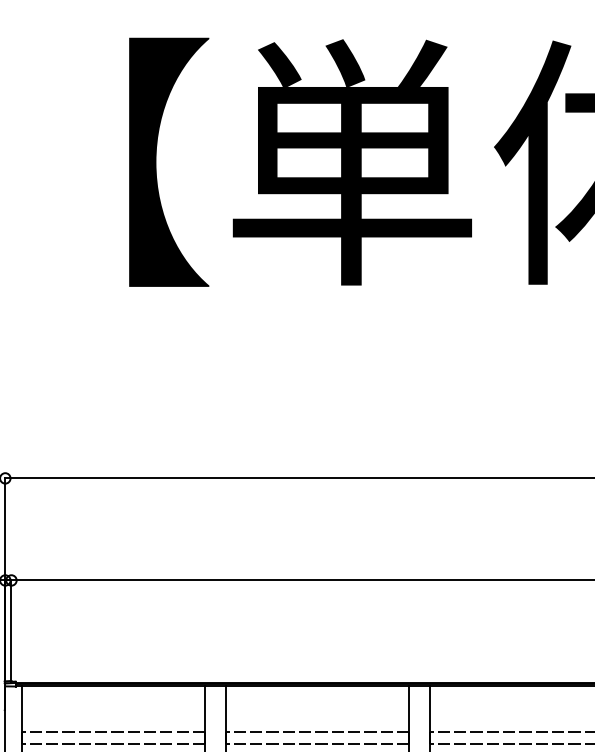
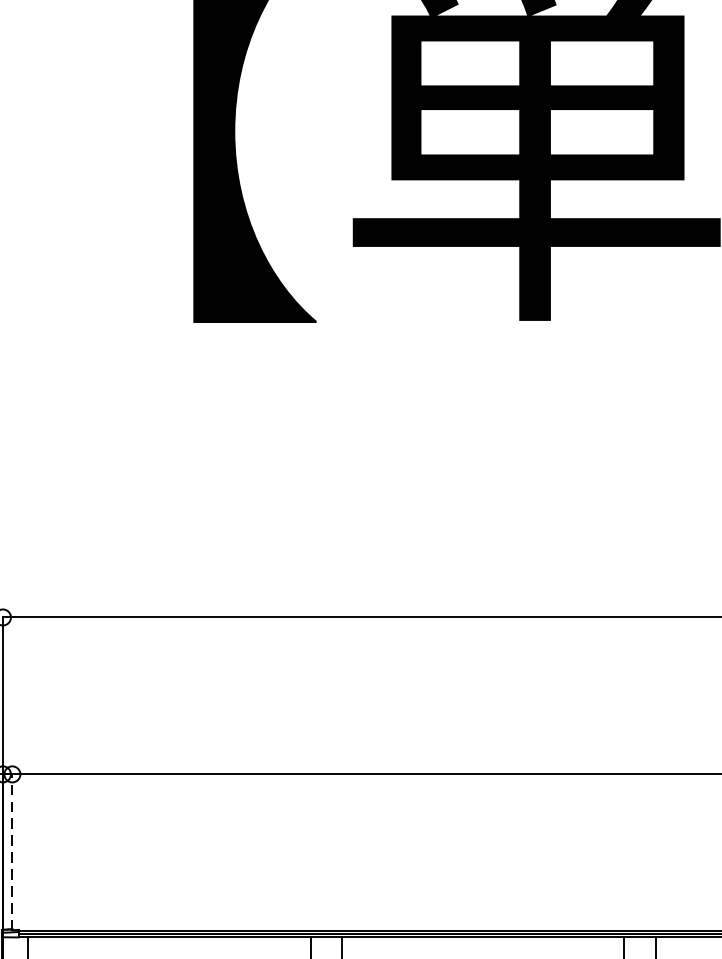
line: (11, 630) -> (12, 851), solid -> dashed

